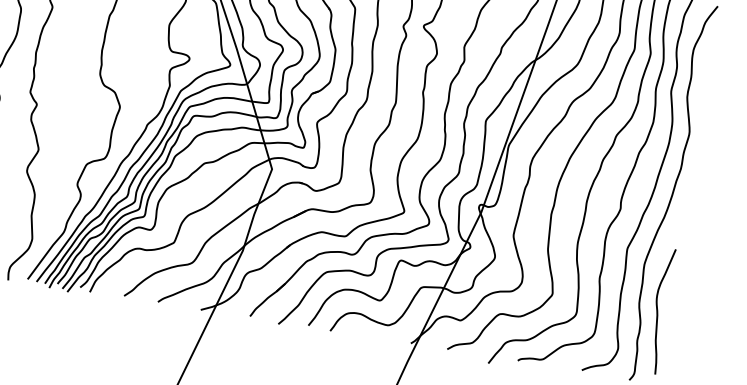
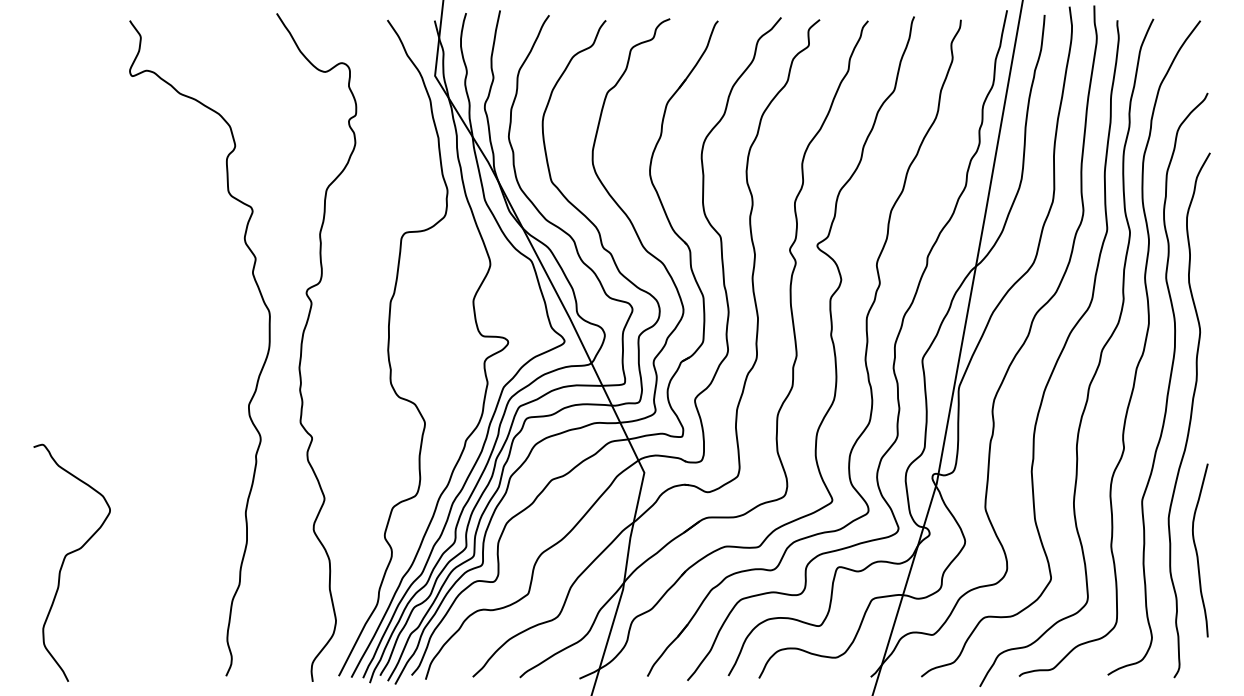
curve: (658, 310) -> (1197, 550), moved

